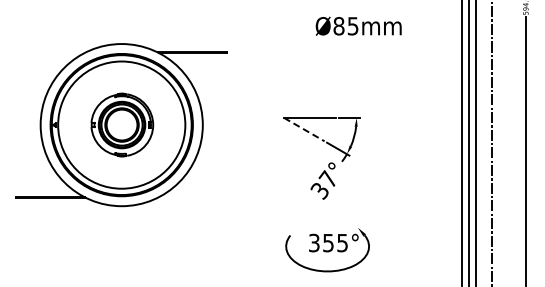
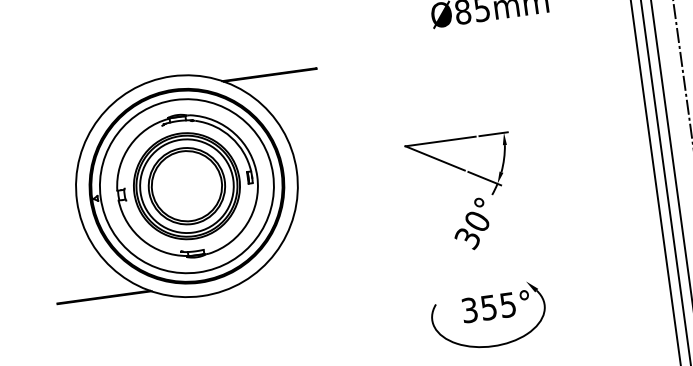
part: (122, 124) -> (187, 185), size x1.67
line: (304, 129) -> (435, 158), dashed -> solid
text: (327, 178) -> (475, 220), 37° -> 30°

